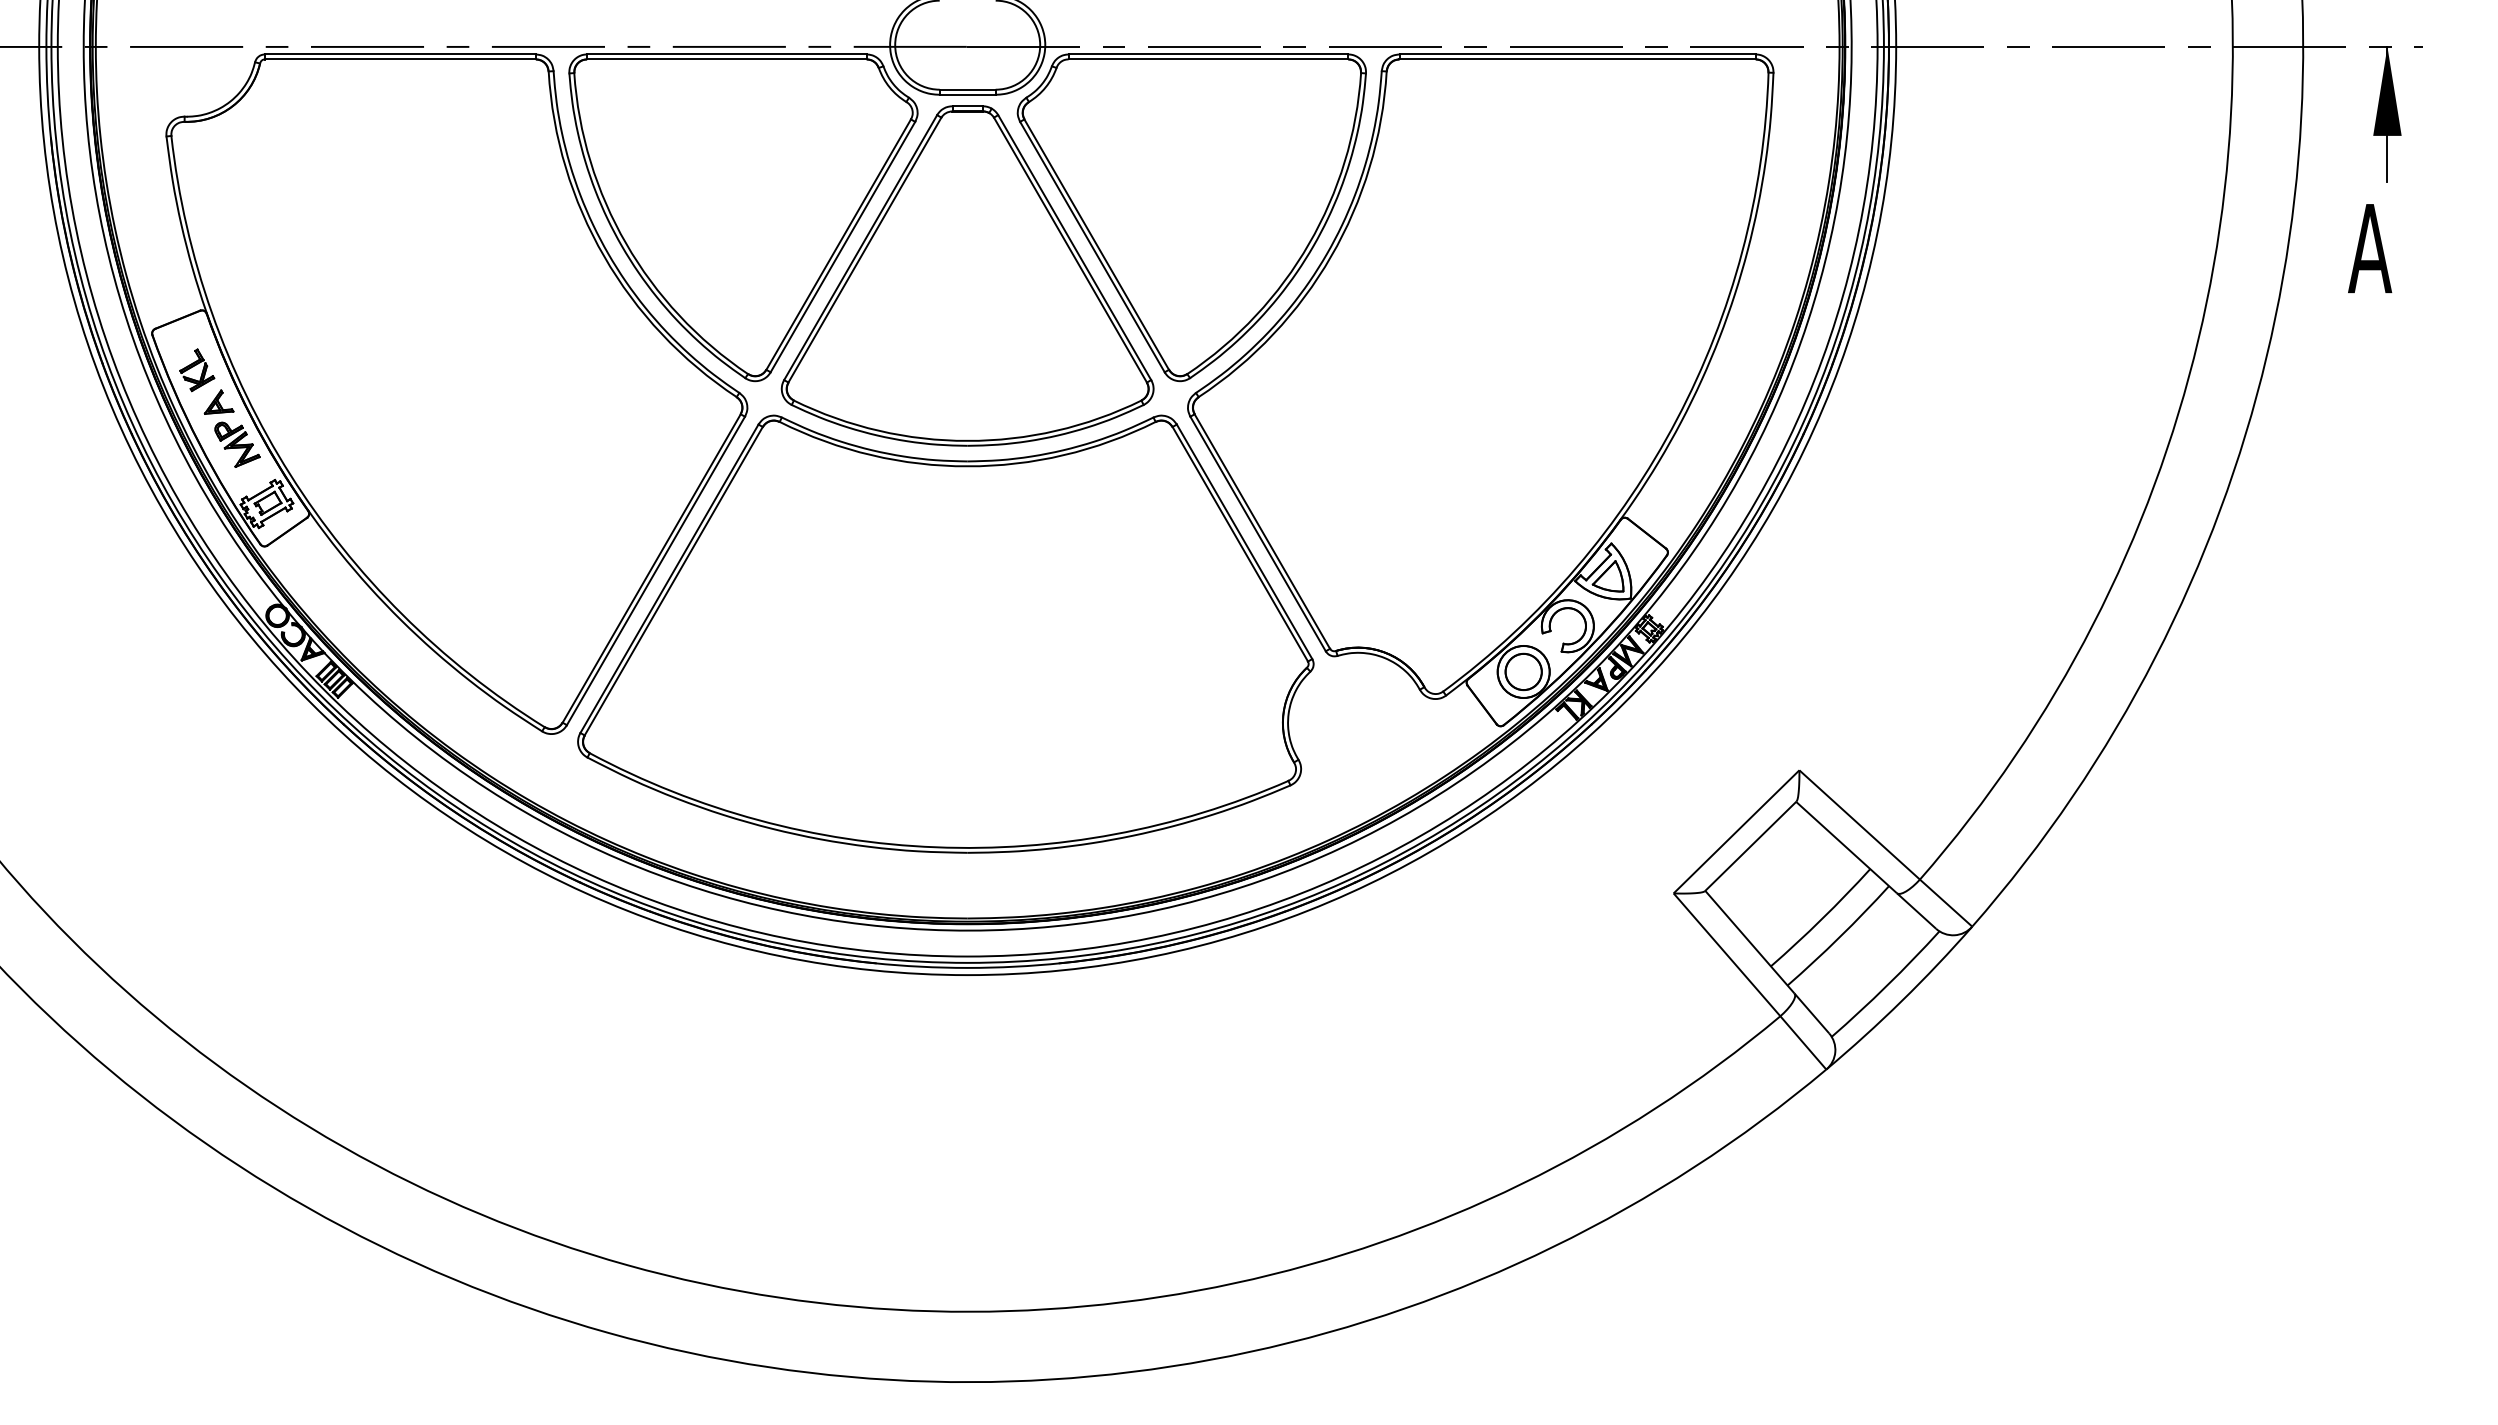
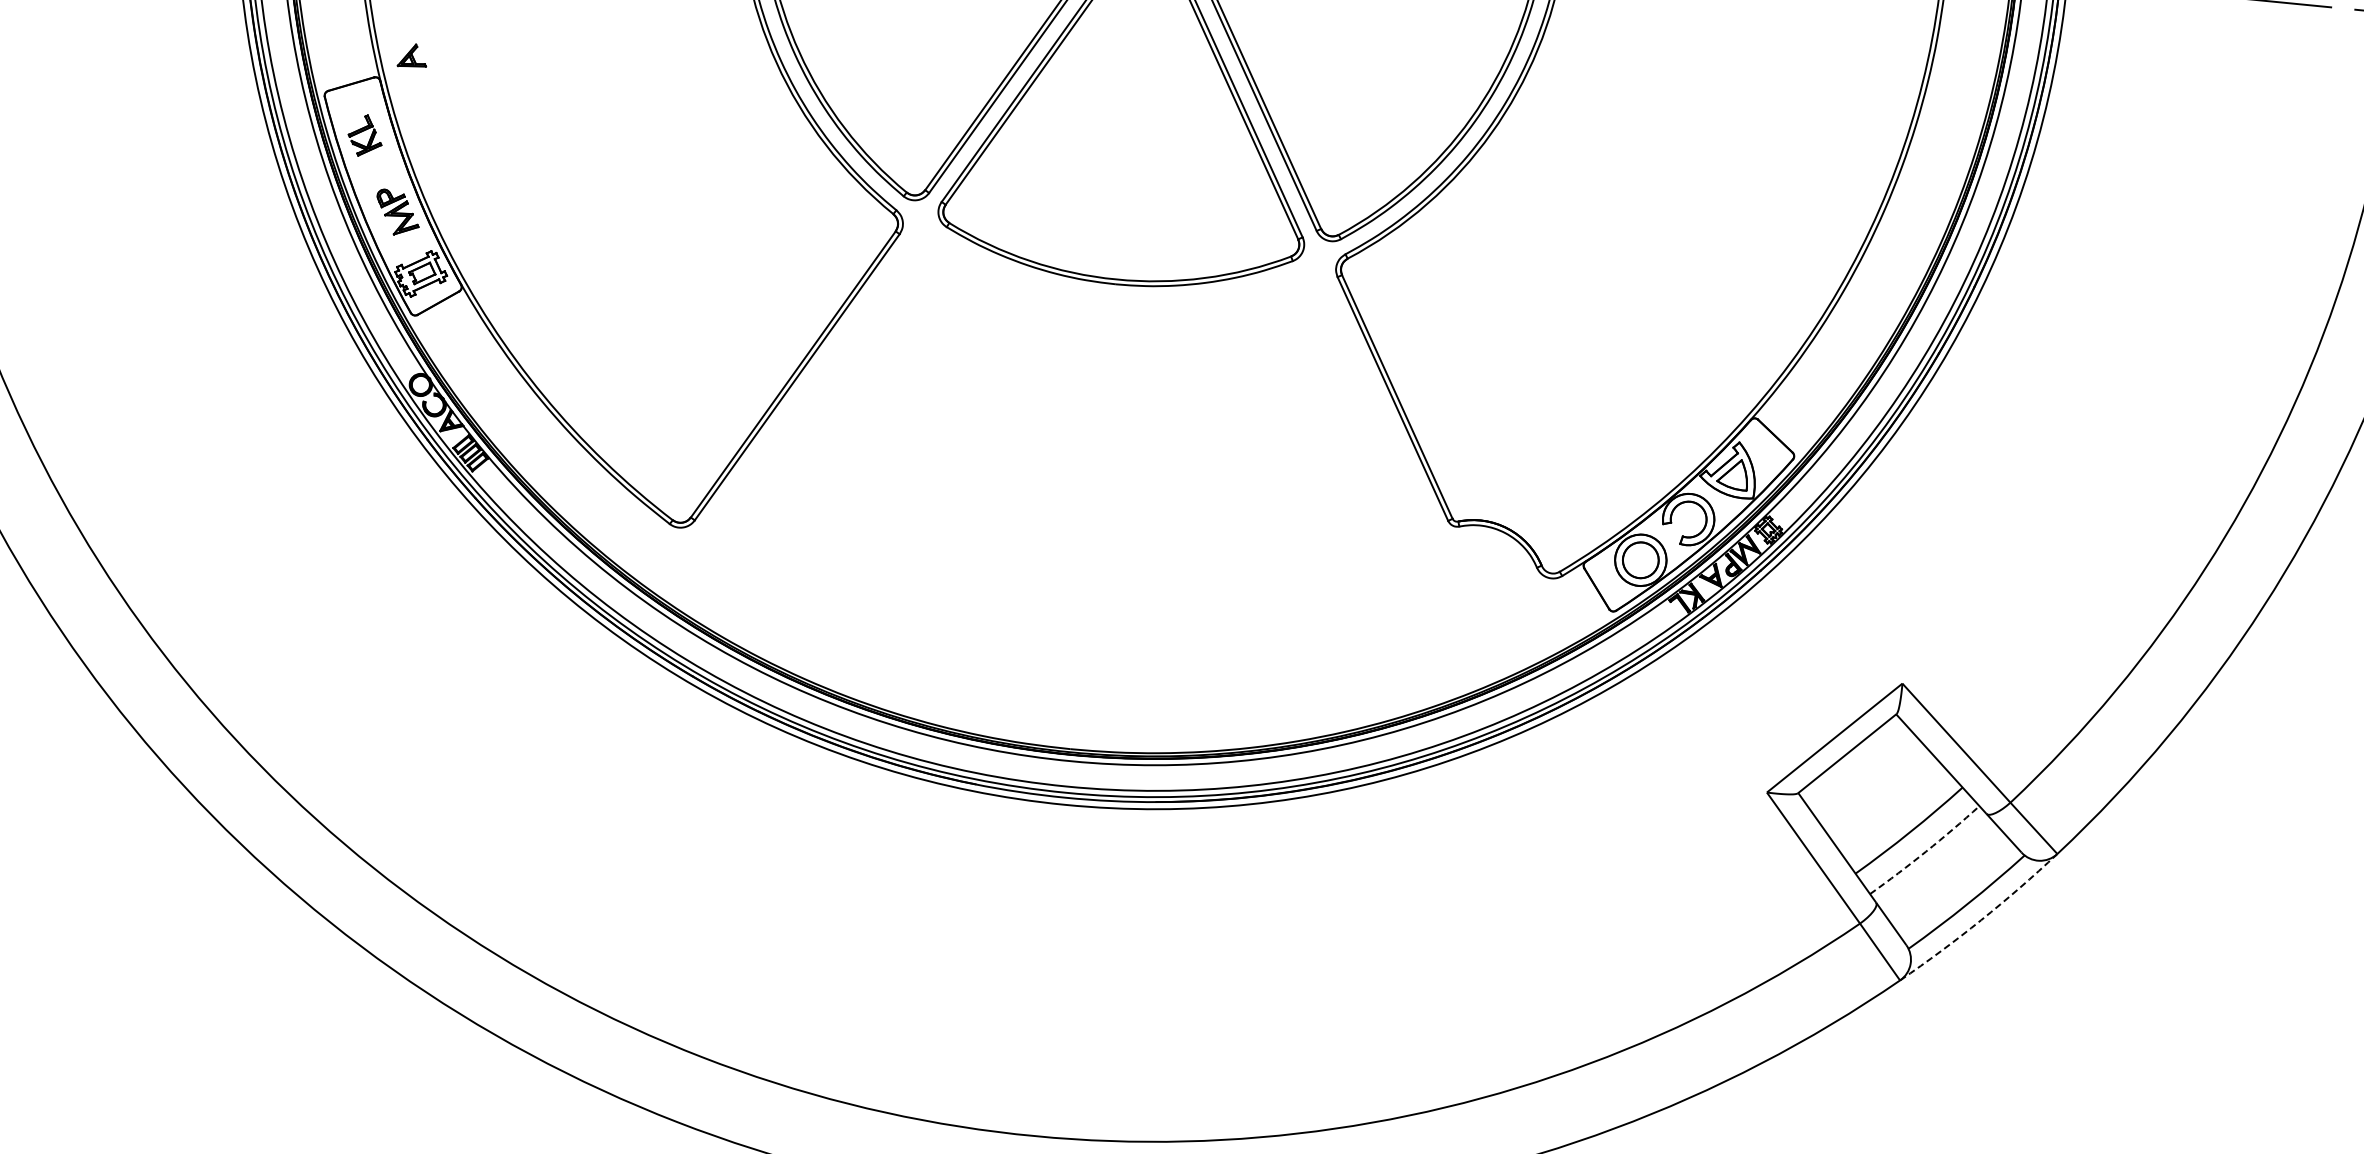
part: (218, 401) -> (412, 55), moved
part: (945, 633) -> (1075, 466), removed
arc: (1839, 937) -> (1925, 851), solid -> dashed
arc: (1902, 1000) -> (1981, 919), solid -> dashed

